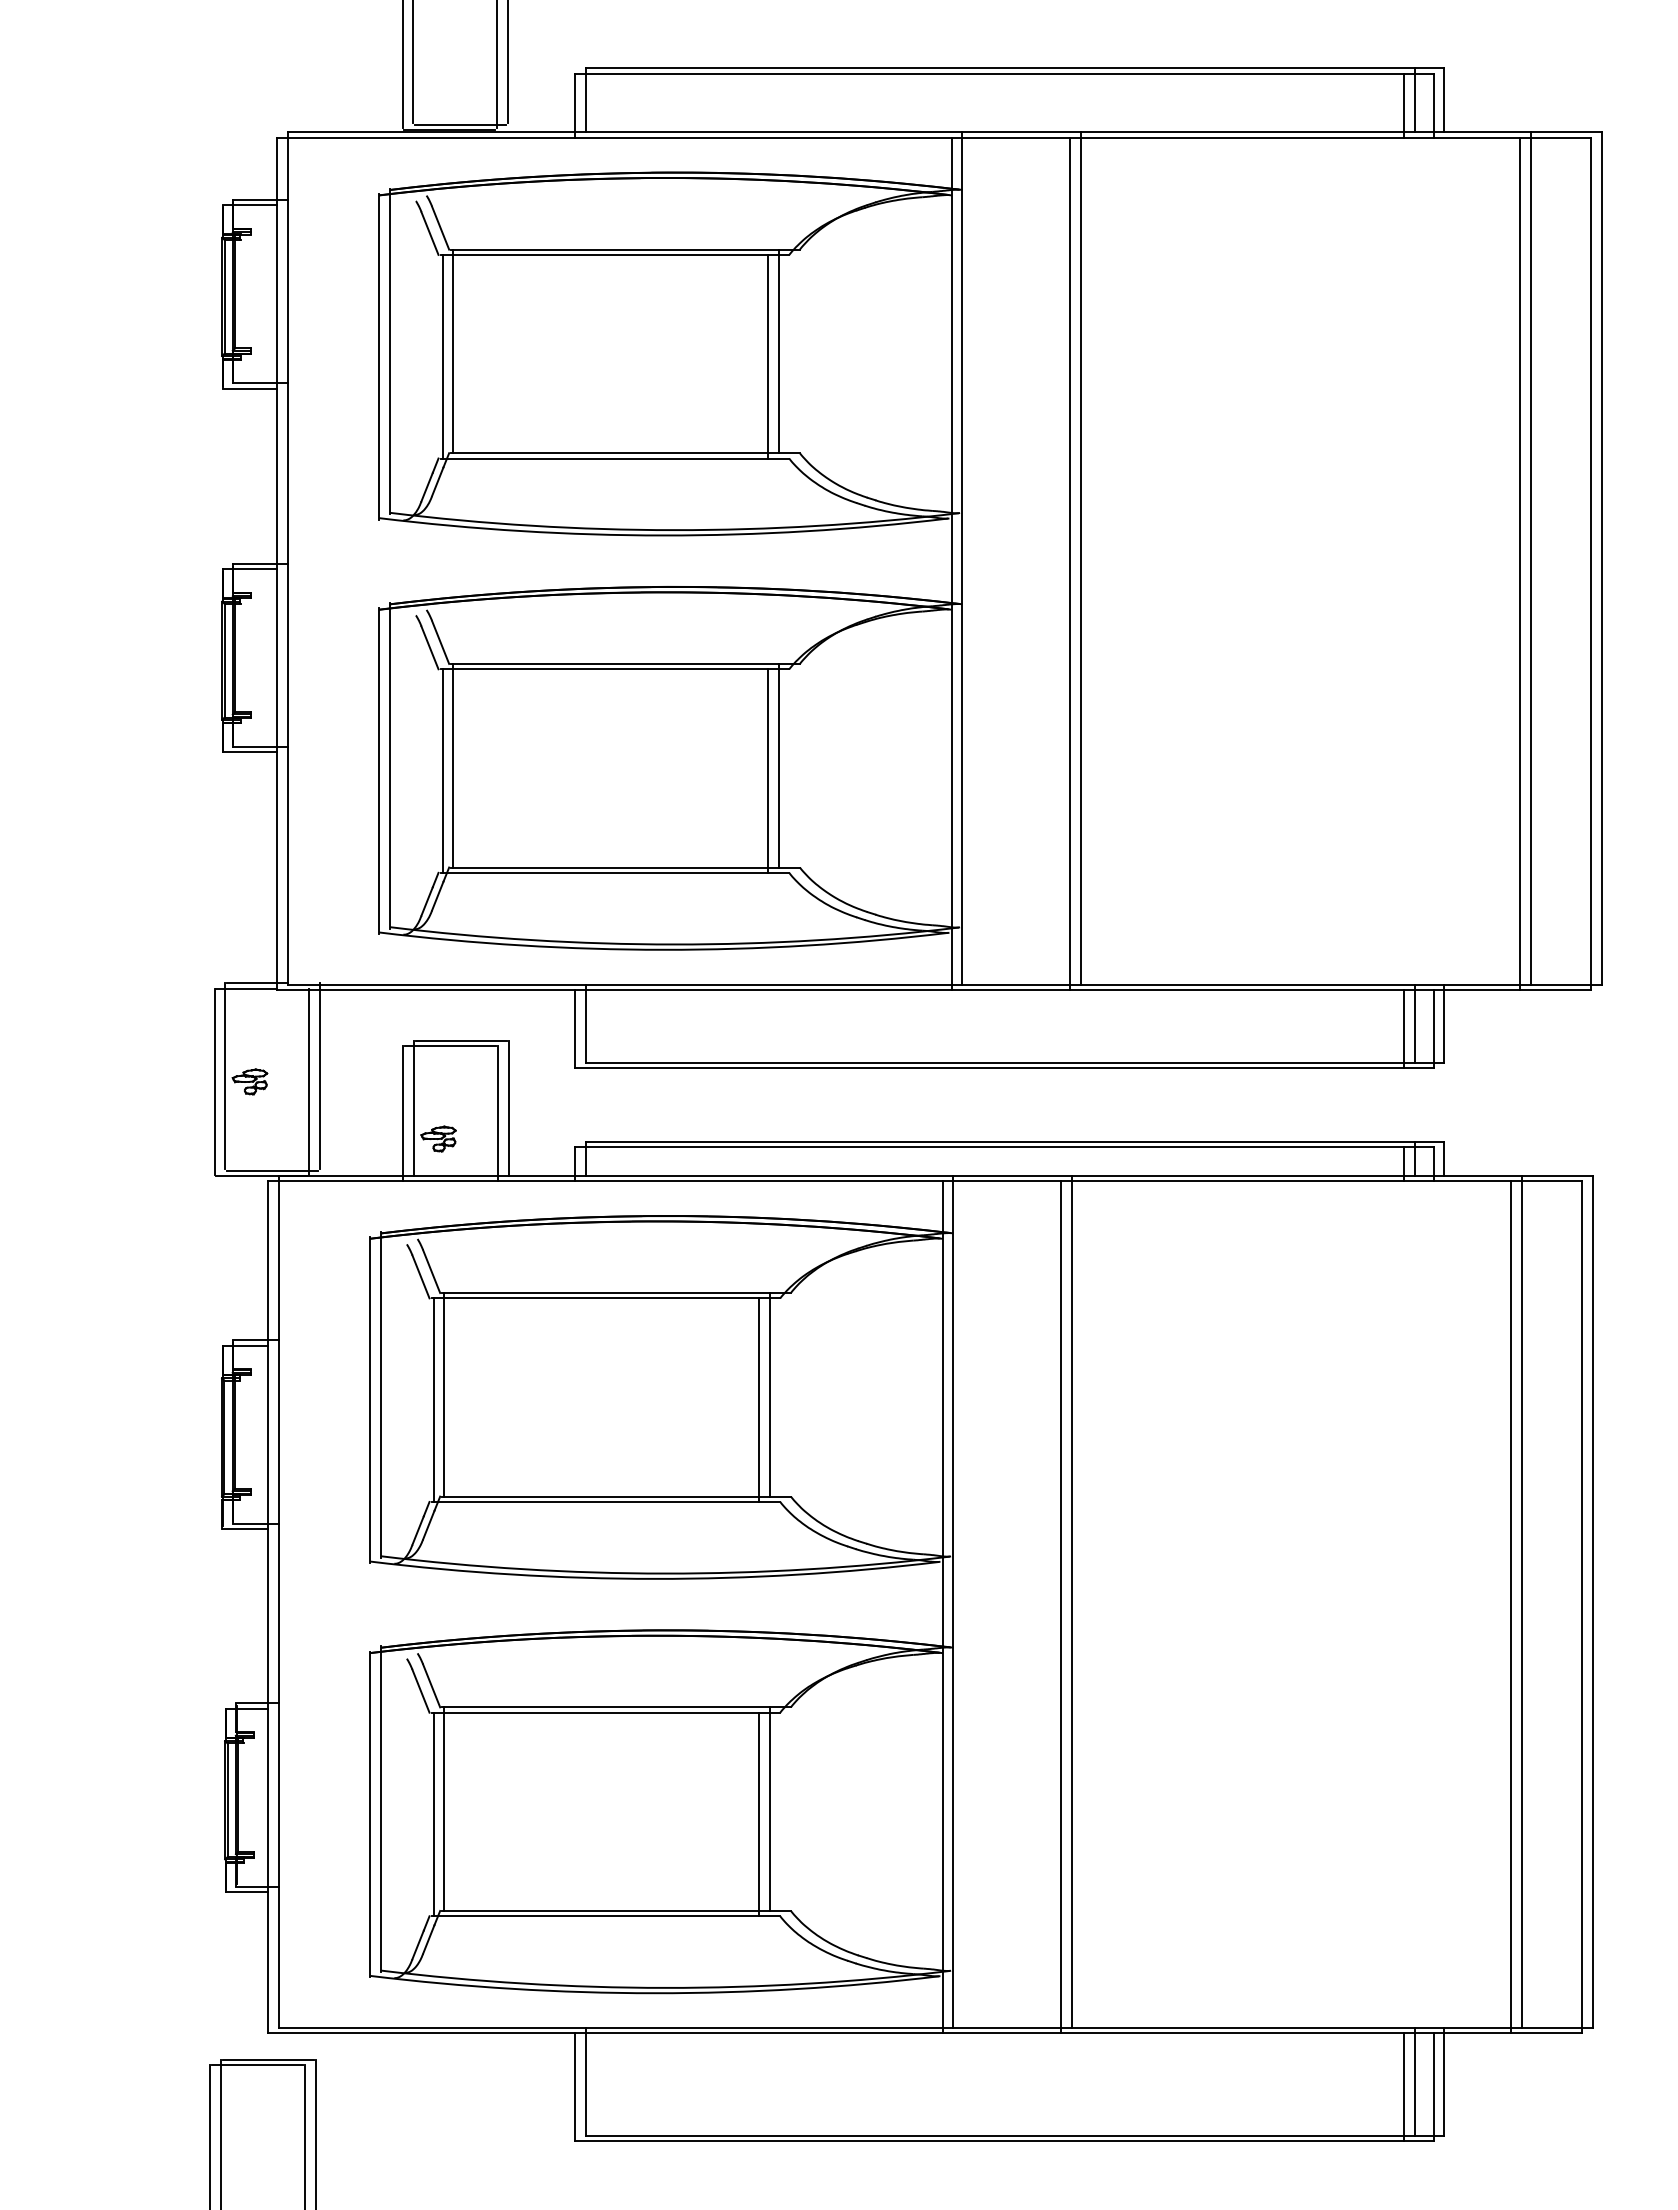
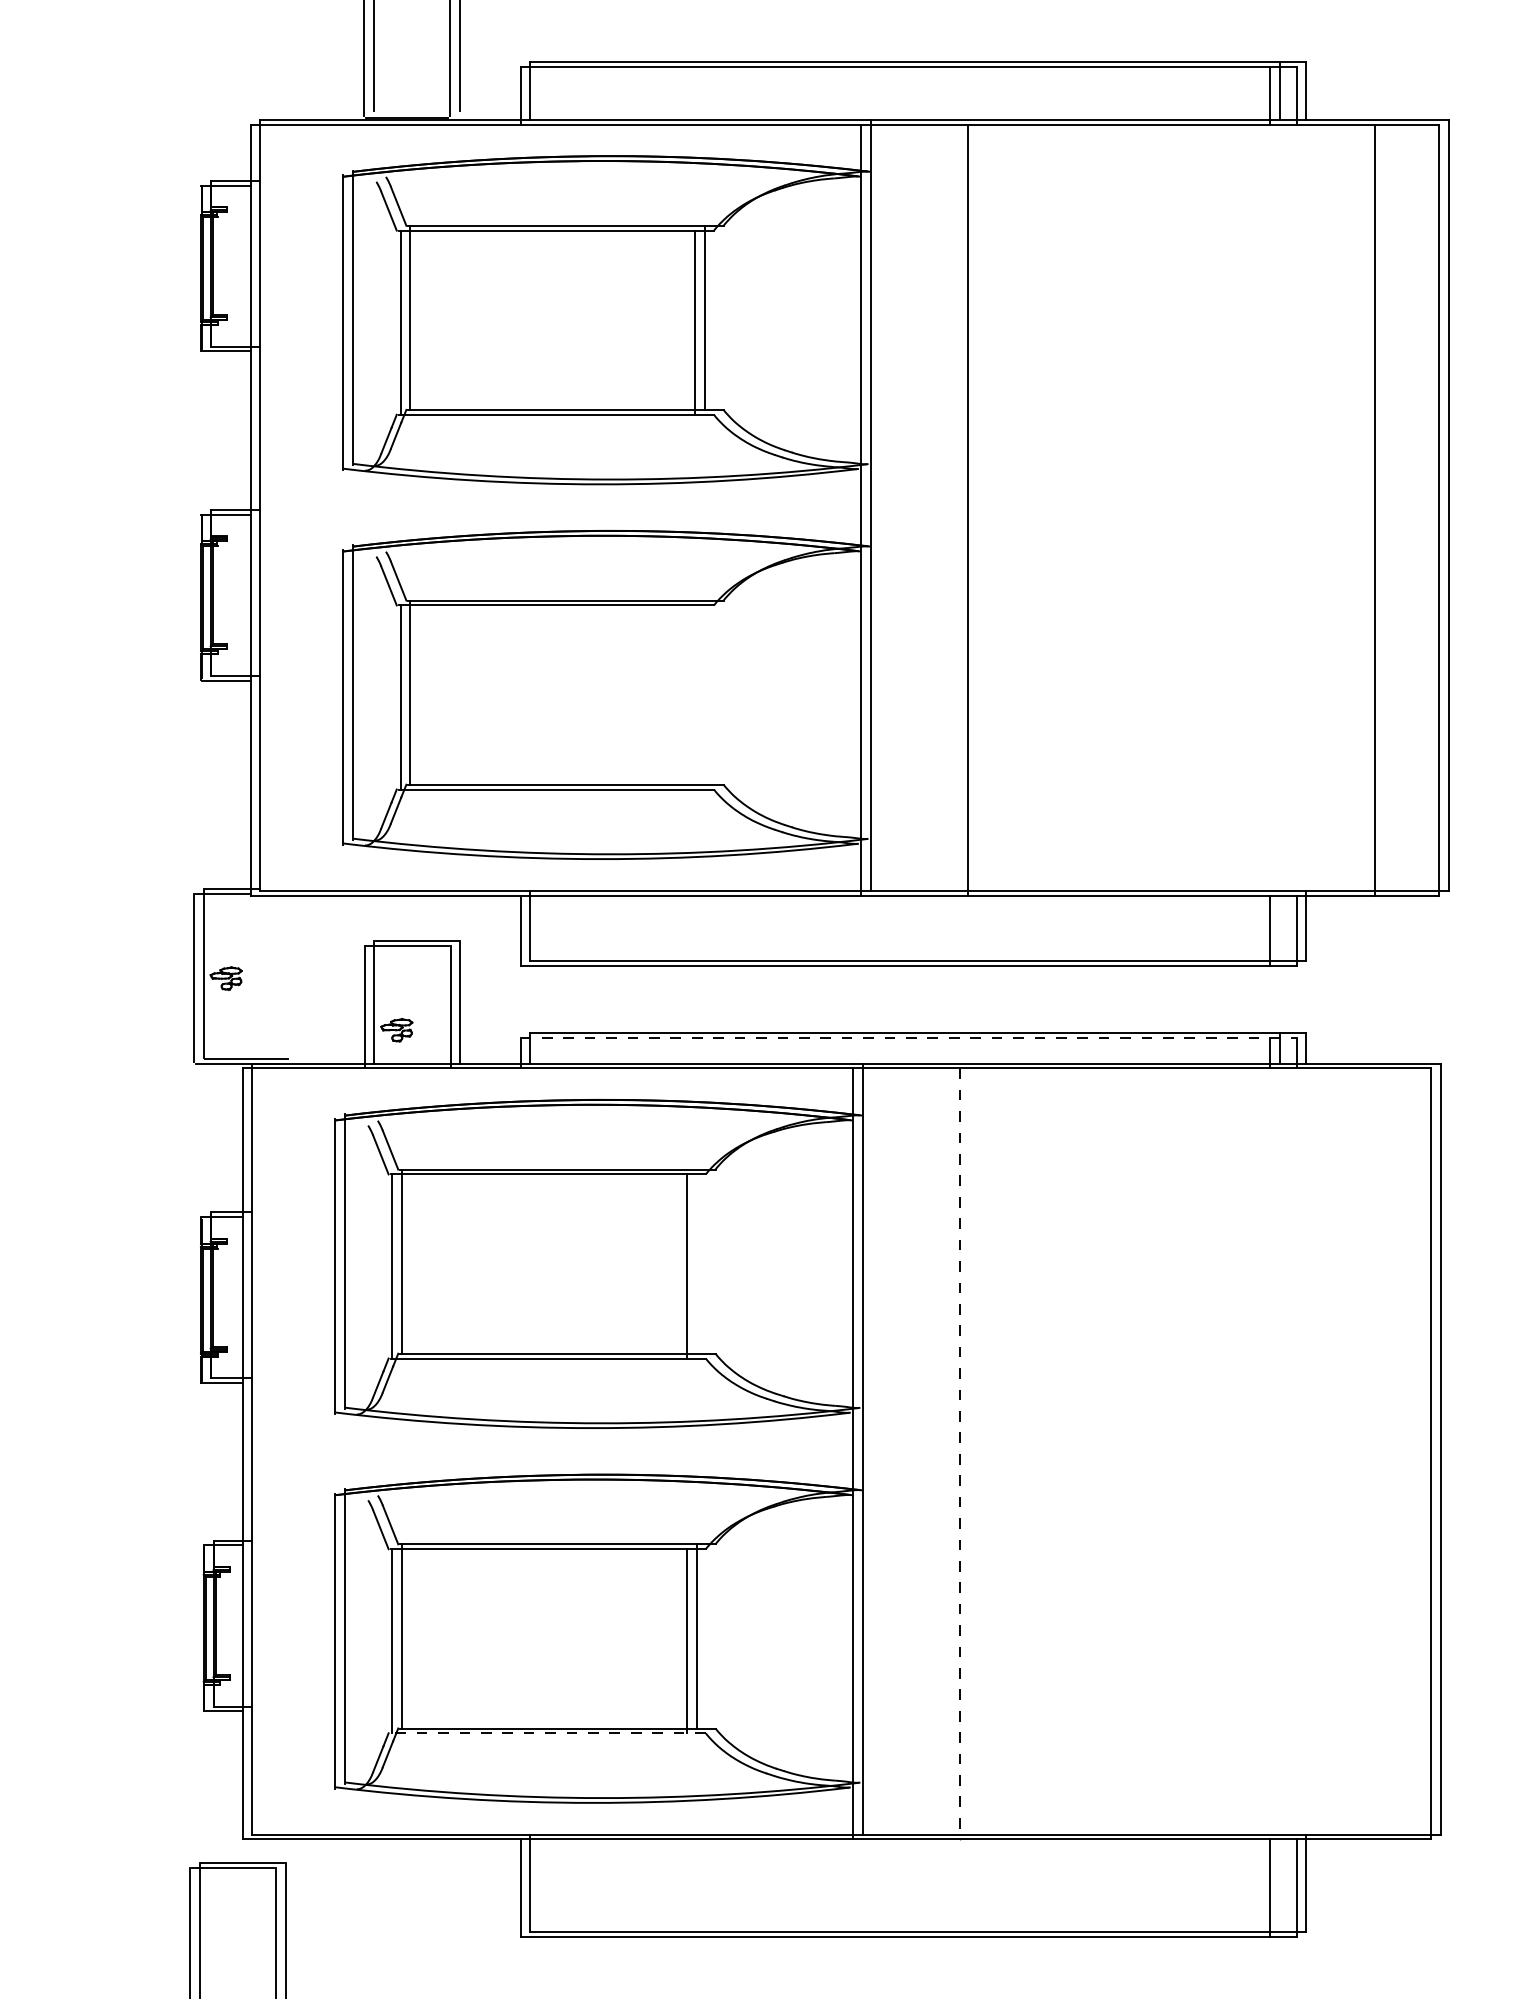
line: (460, 124) -> (416, 112), removed
line: (1080, 558) -> (977, 505), removed
line: (1530, 558) -> (1384, 505), removed
line: (778, 765) -> (704, 692), removed
line: (768, 770) -> (695, 696), removed
line: (1414, 1023) -> (1279, 925), removed
line: (319, 1076) -> (289, 973), removed
line: (309, 1081) -> (280, 978), removed
line: (1004, 1147) -> (908, 1037), solid -> dashed
line: (769, 1394) -> (696, 1261), removed
line: (1071, 1601) -> (969, 1448), removed
line: (1521, 1601) -> (1376, 1448), removed
line: (1061, 1607) -> (960, 1454), solid -> dashed
line: (1511, 1607) -> (1367, 1454), removed
line: (605, 1916) -> (547, 1733), solid -> dashed
line: (1414, 2082) -> (1279, 1883), removed

